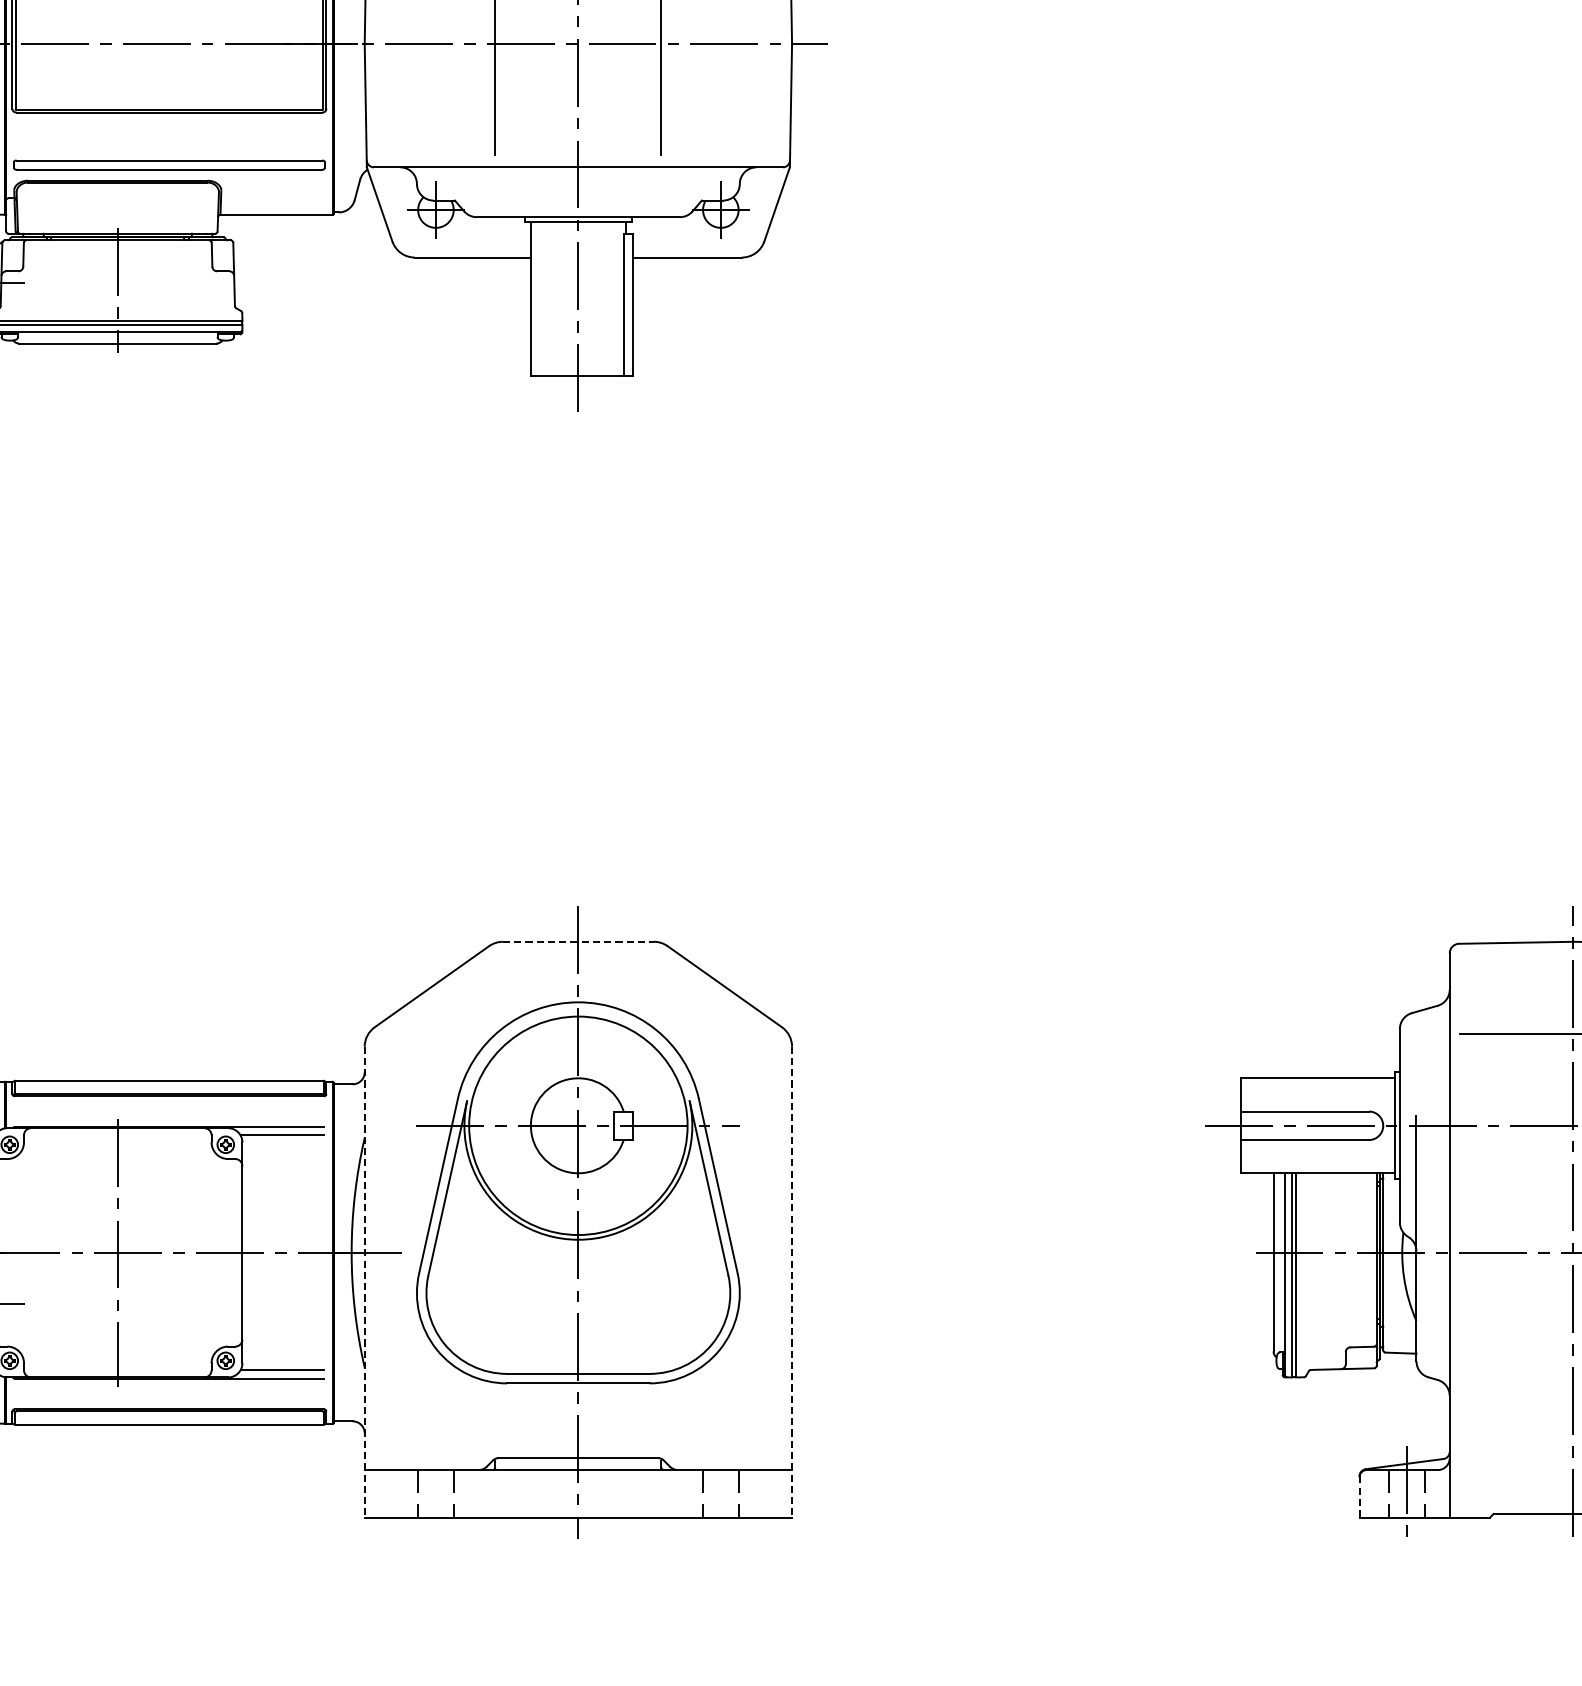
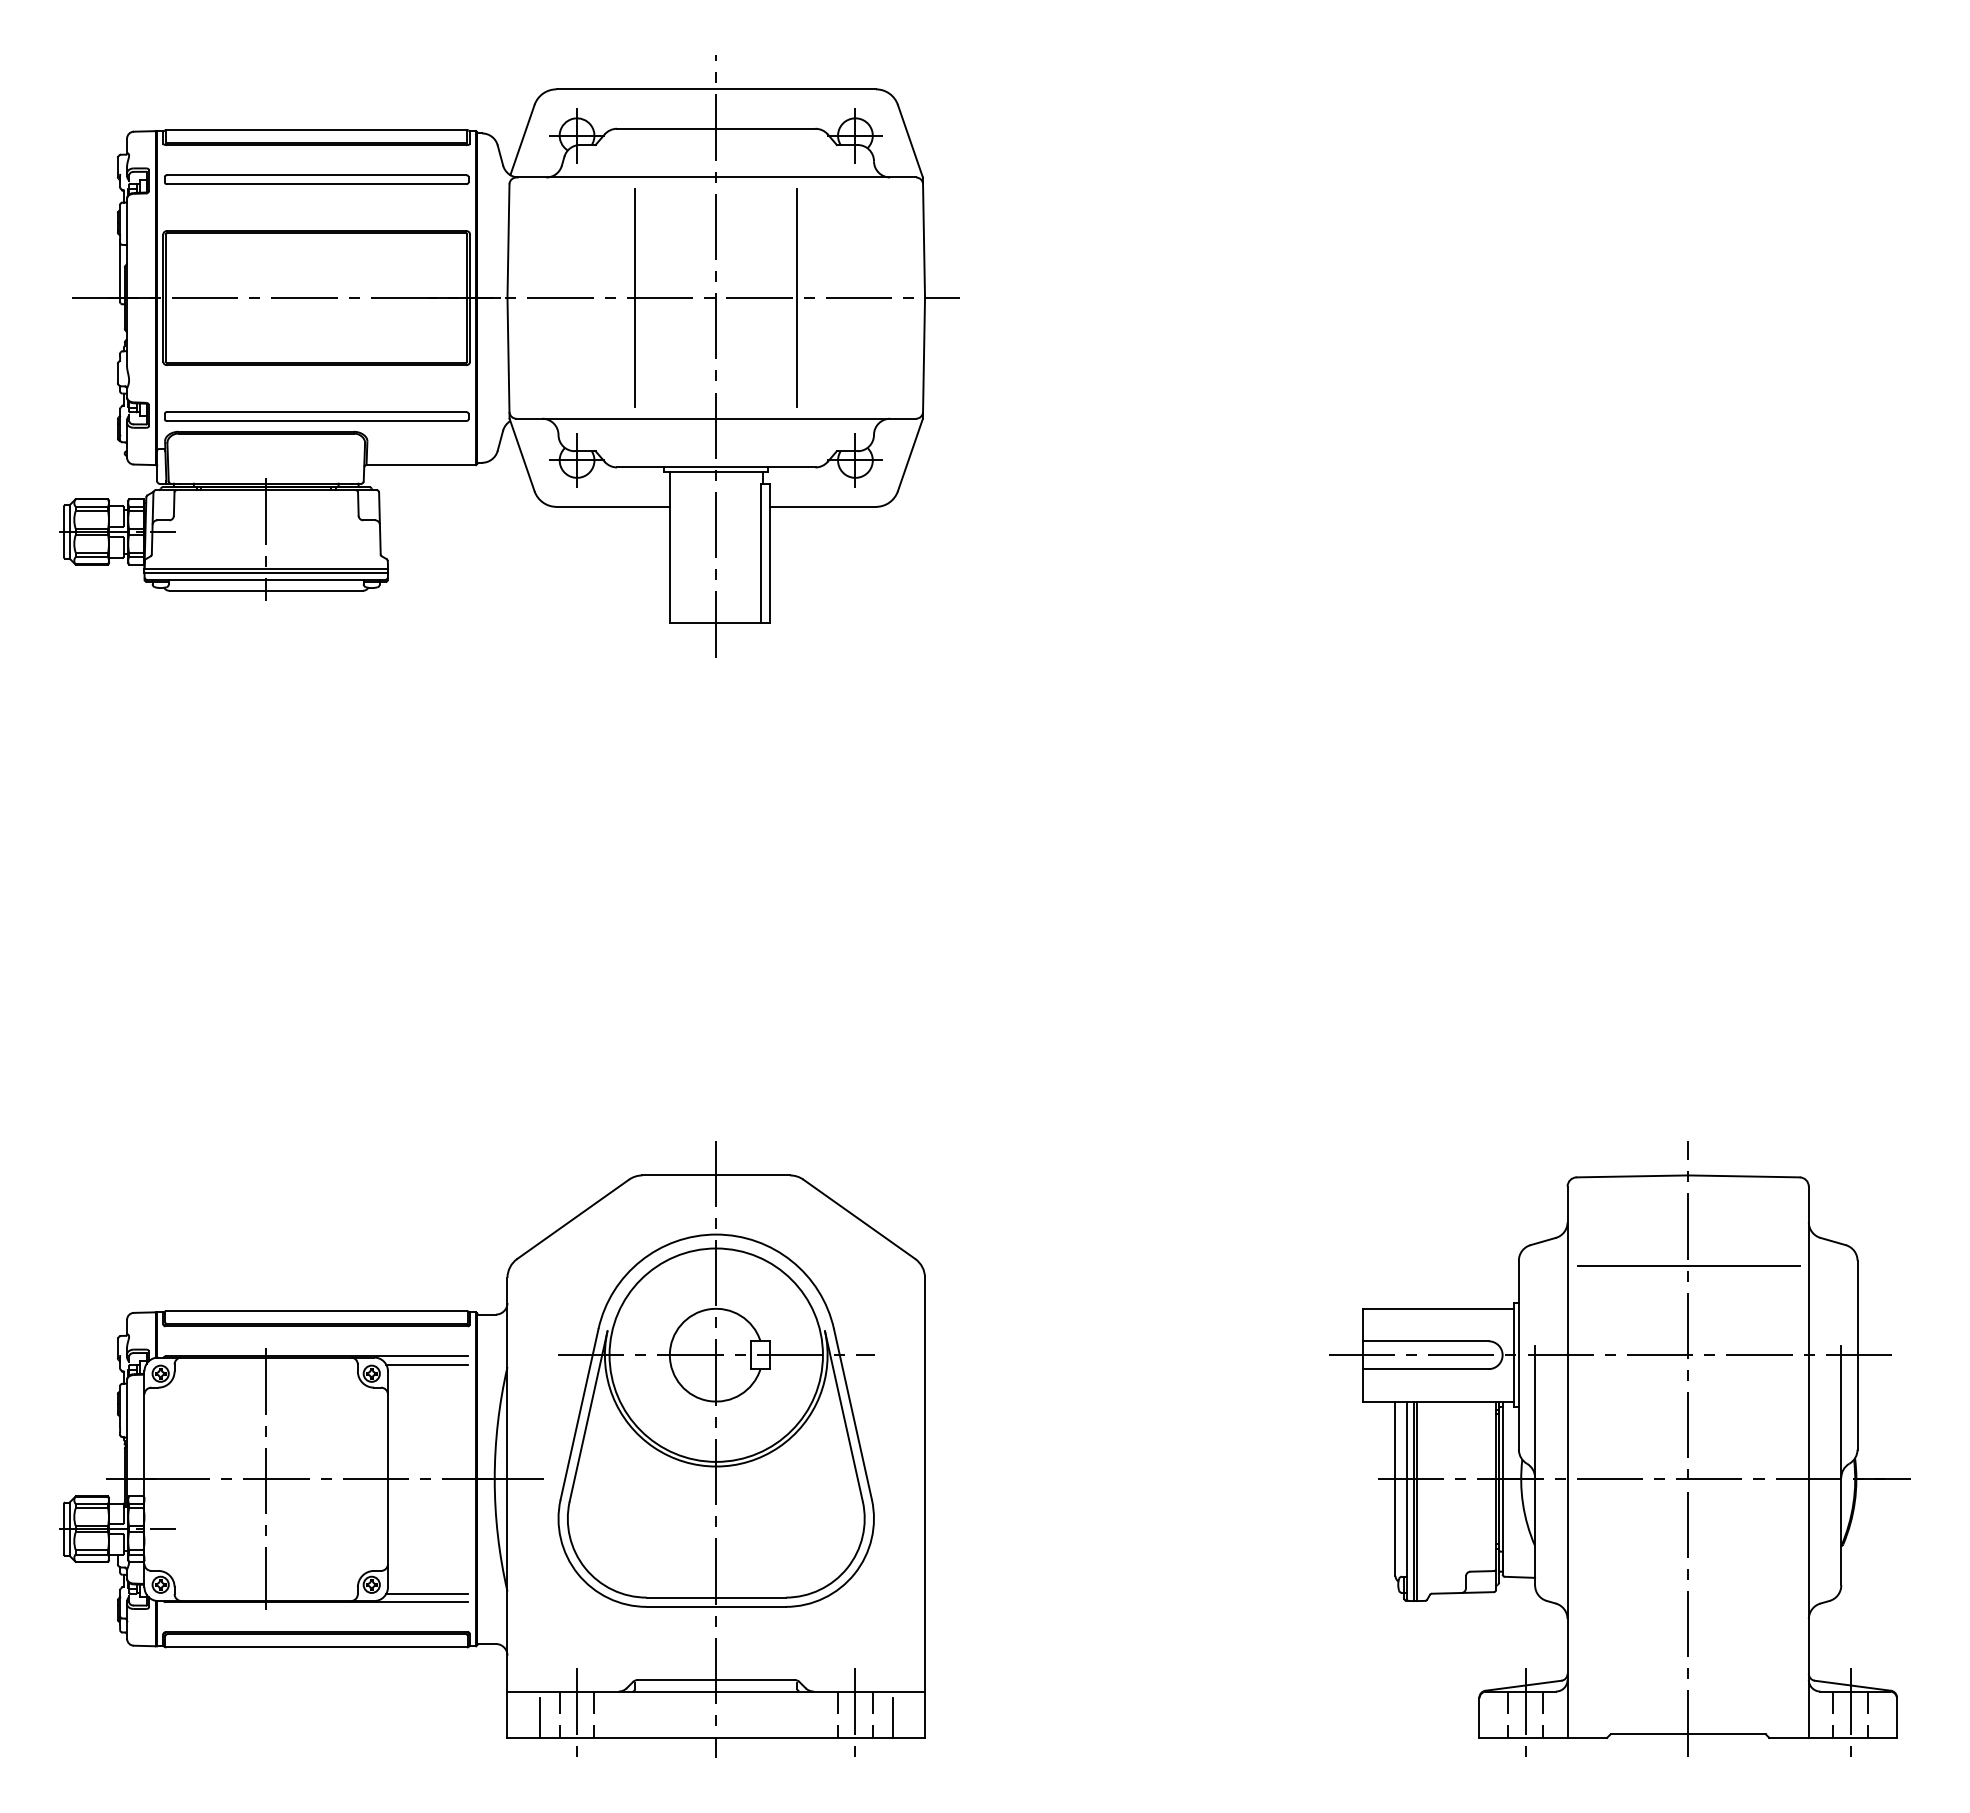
line: (578, 941) -> (716, 1175), dashed -> solid
line: (364, 1282) -> (507, 1508), dashed -> solid
line: (792, 1282) -> (925, 1508), dashed -> solid
line: (436, 1493) -> (577, 1714), added
line: (720, 1493) -> (855, 1714), added
line: (397, 1496) -> (539, 1717), added
line: (758, 1496) -> (892, 1717), added
line: (1359, 1497) -> (1479, 1718), dashed -> solid

